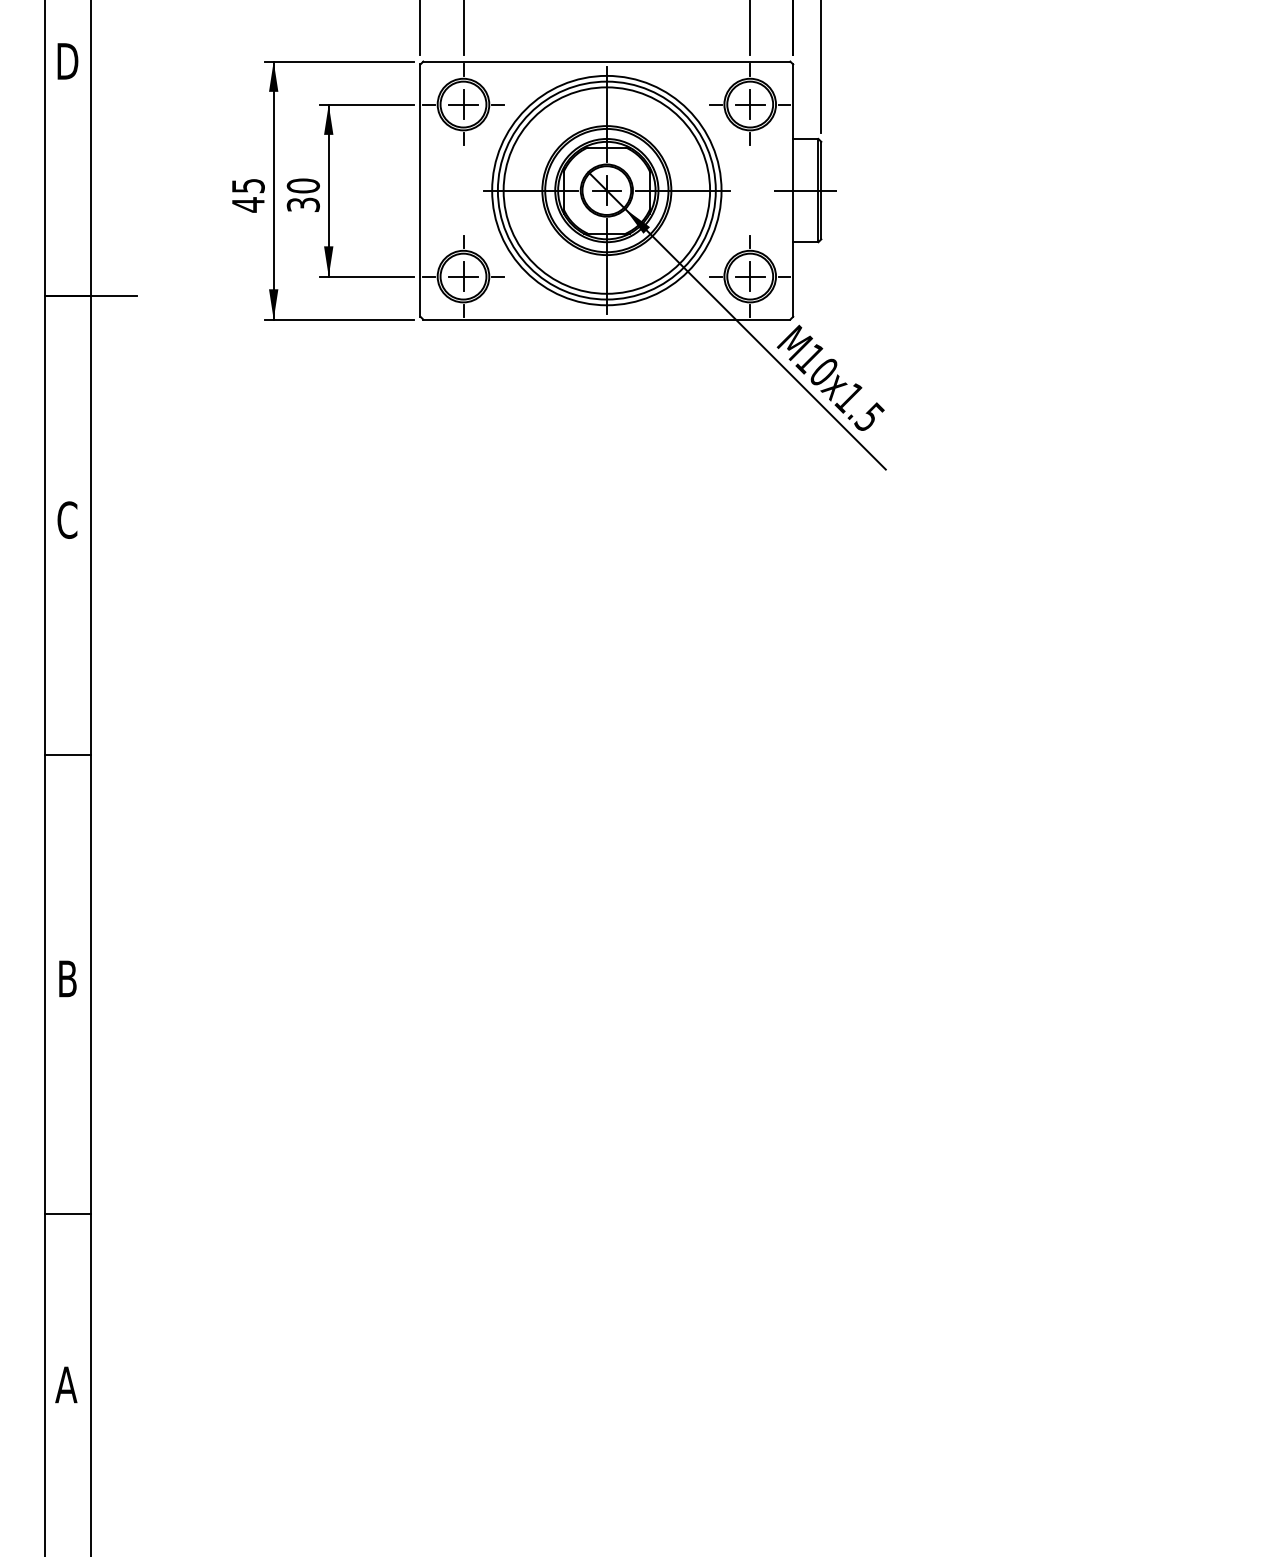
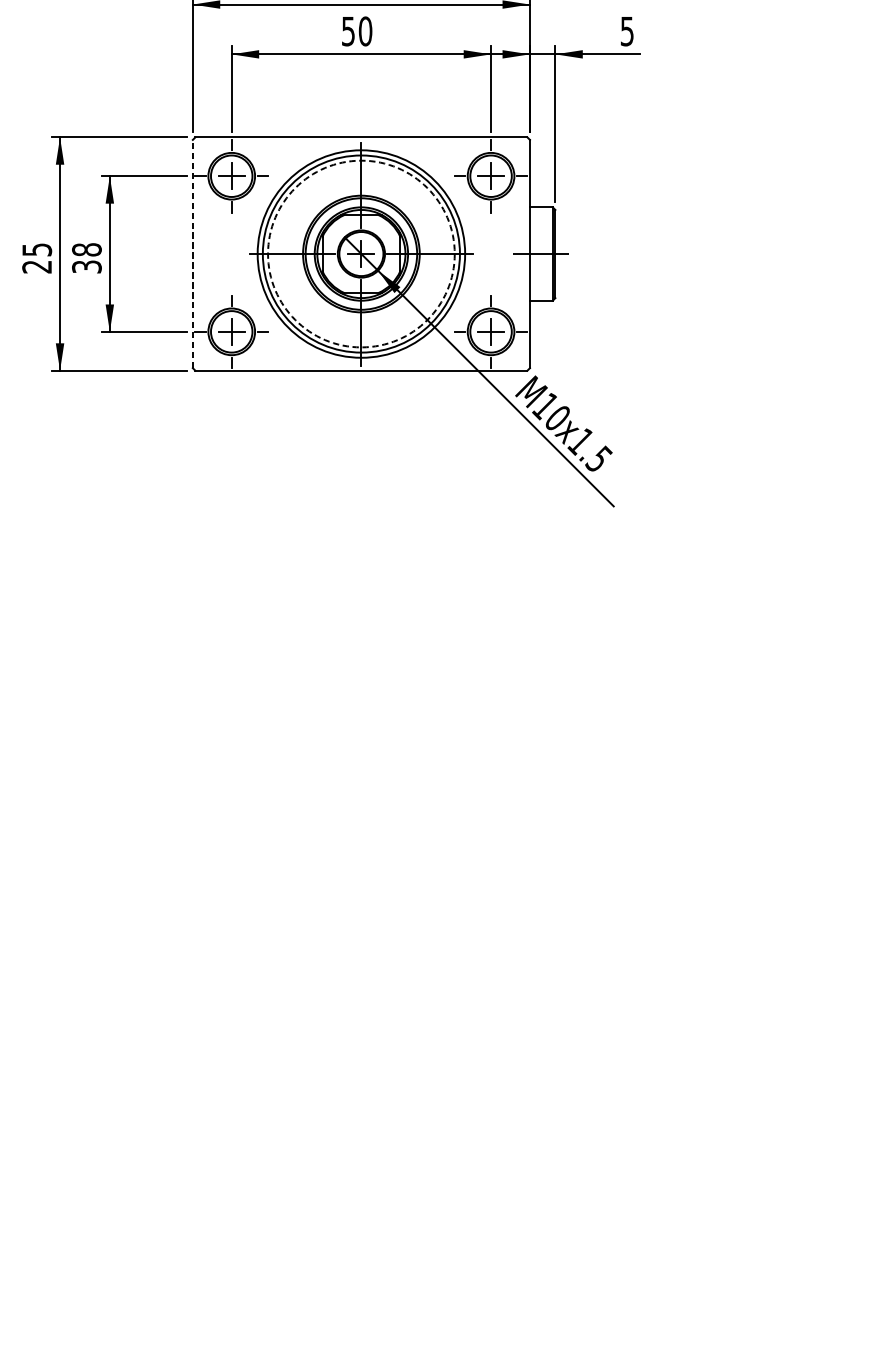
text: (303, 185) -> (87, 249), 30 -> 38
line: (420, 190) -> (192, 253), solid -> dashed
circle: (606, 190) -> (361, 253), solid -> dashed
text: (247, 204) -> (36, 266), 45 -> 25

